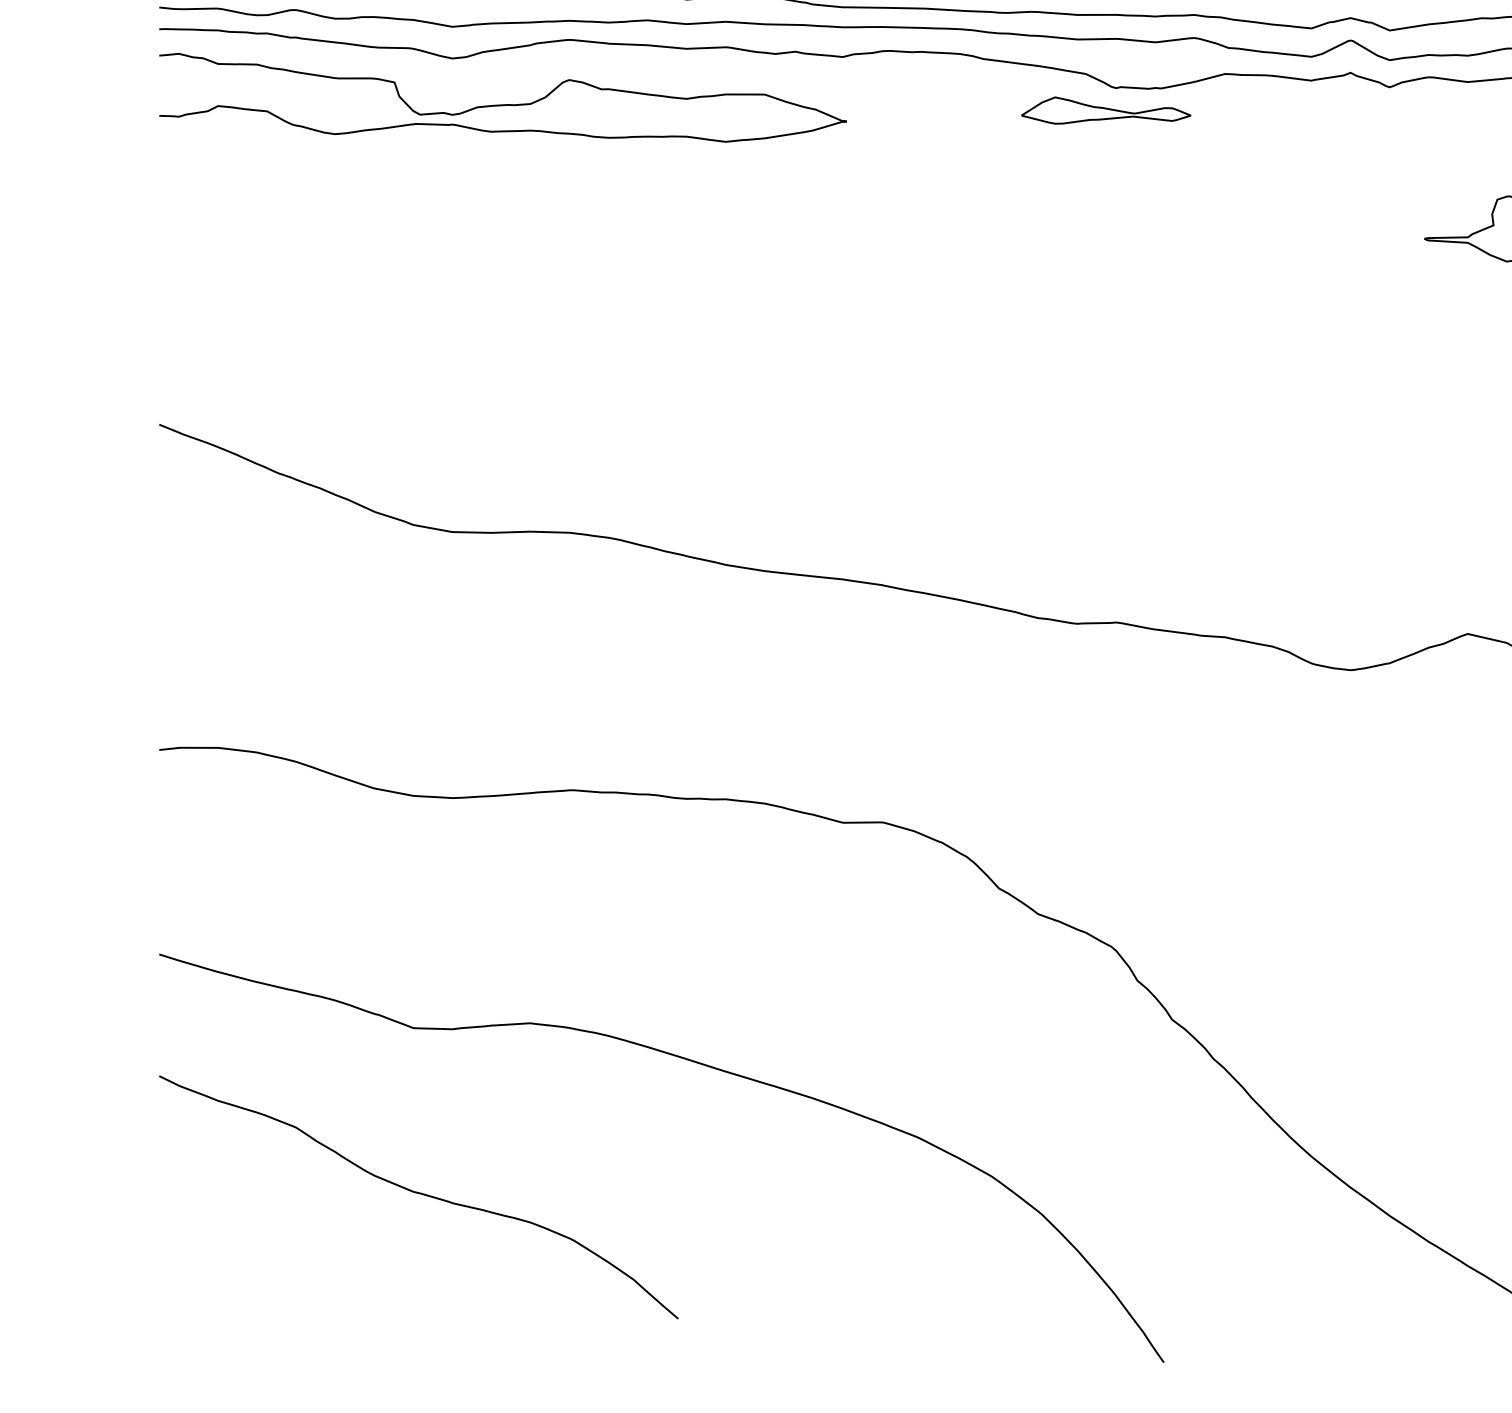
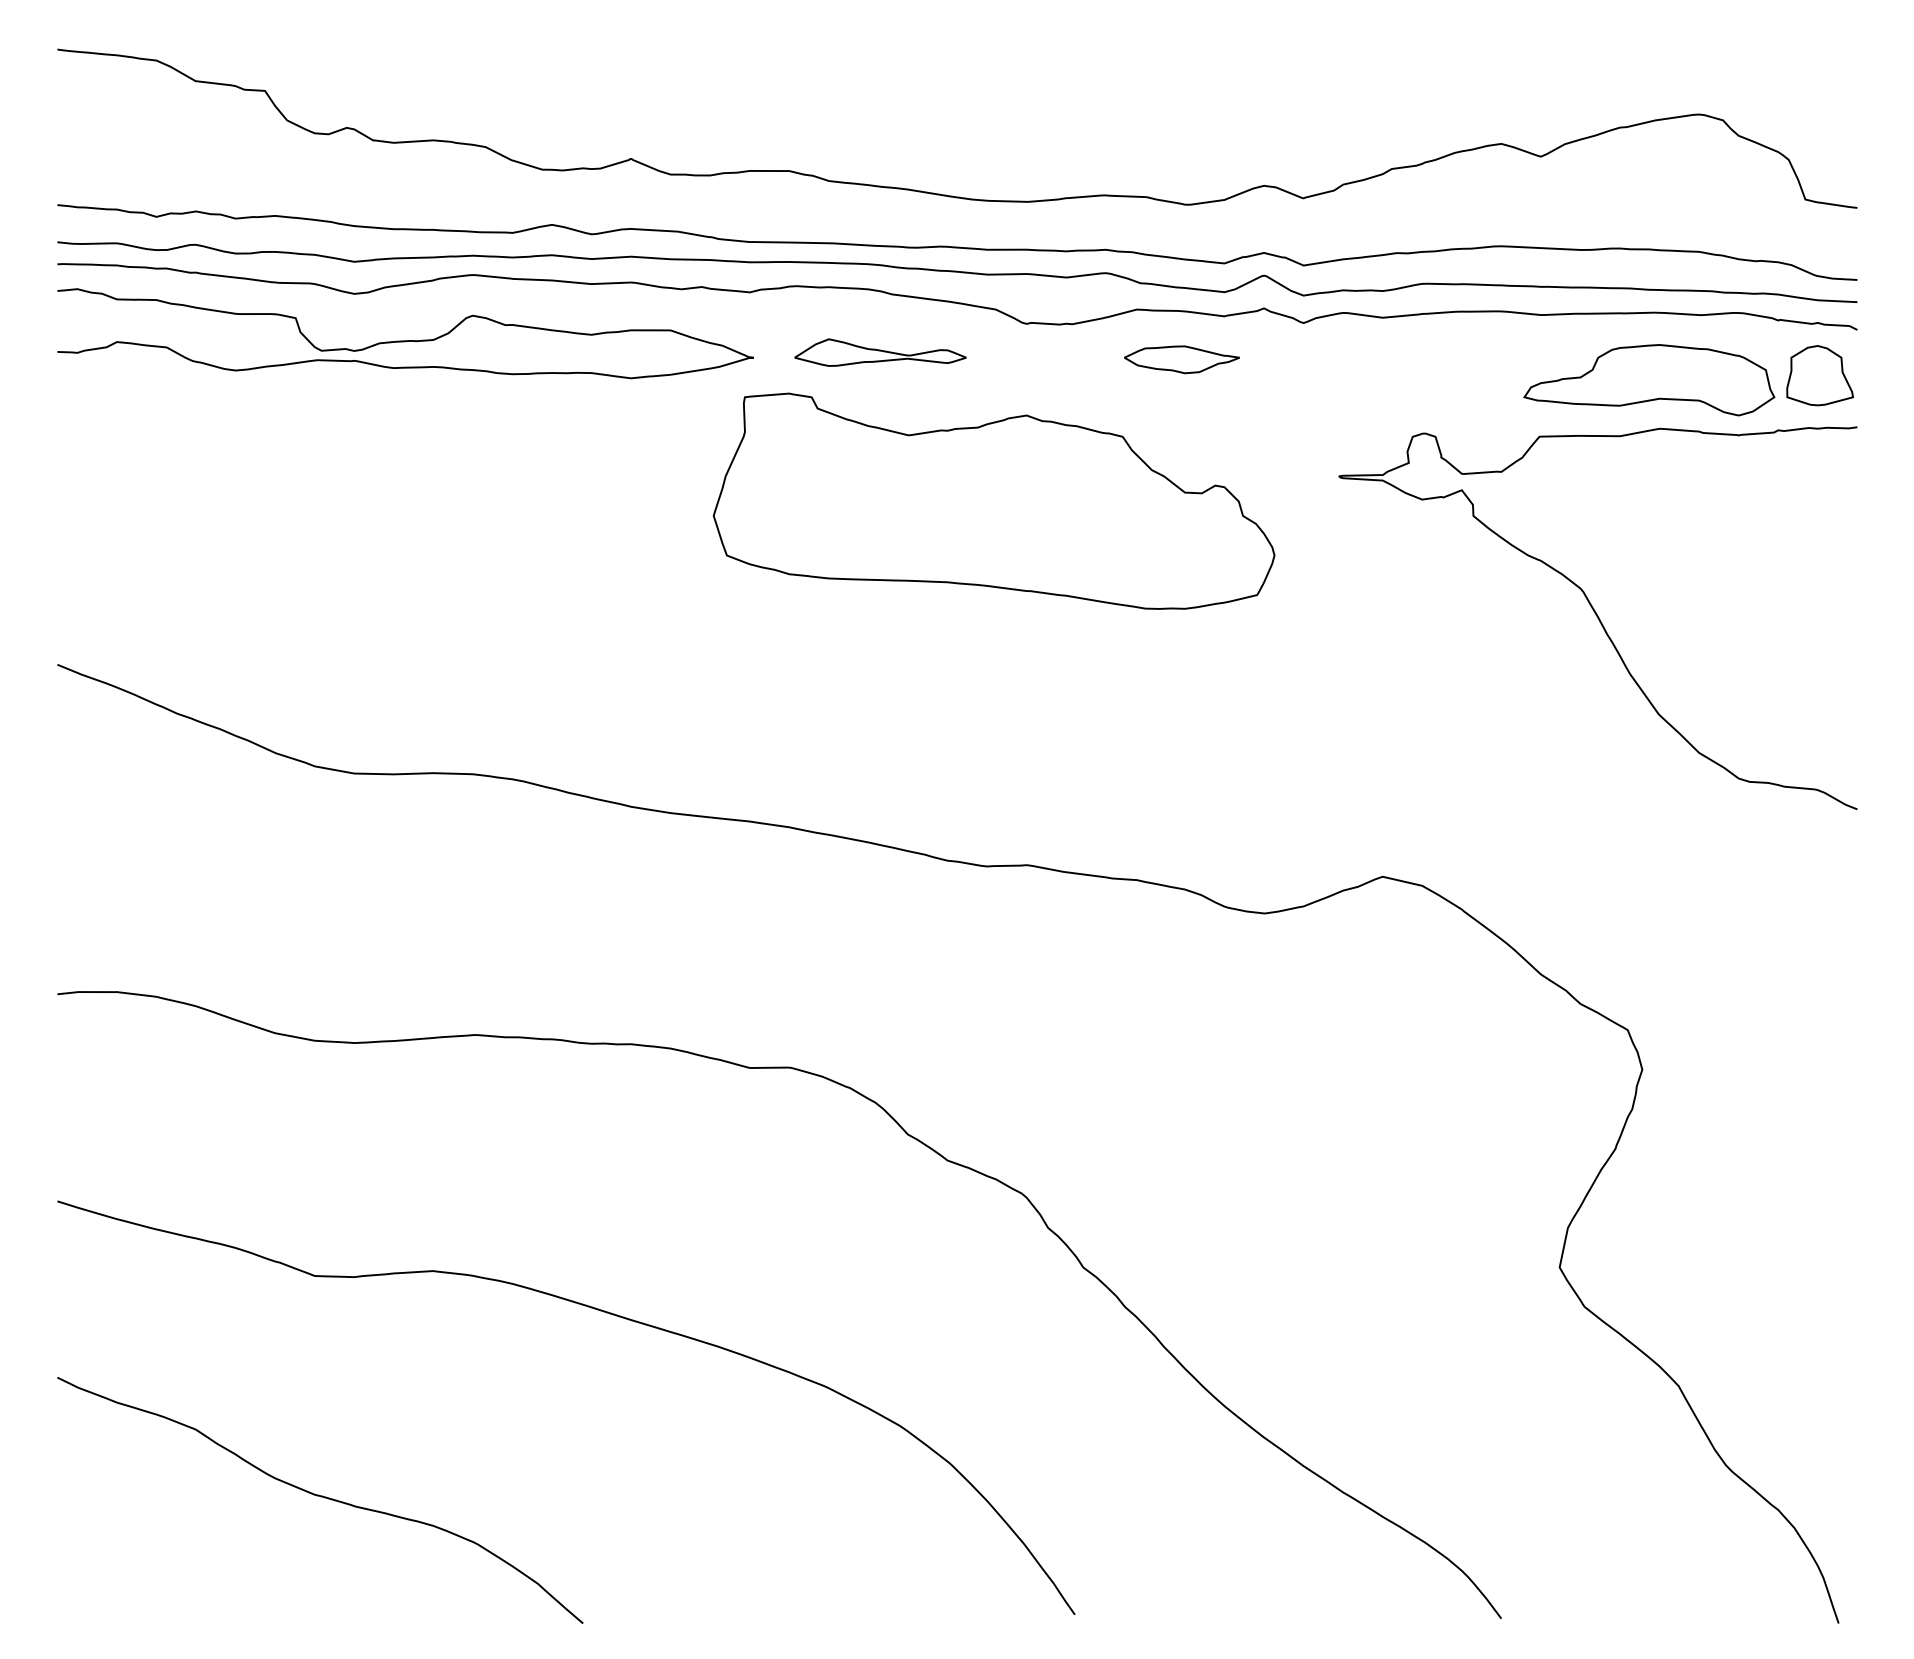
part: (1106, 110) -> (880, 352), moved
part: (1269, 123) -> (1181, 359), added
part: (1083, 262) -> (993, 500), added
curve: (419, 1194) -> (320, 1497), moved

